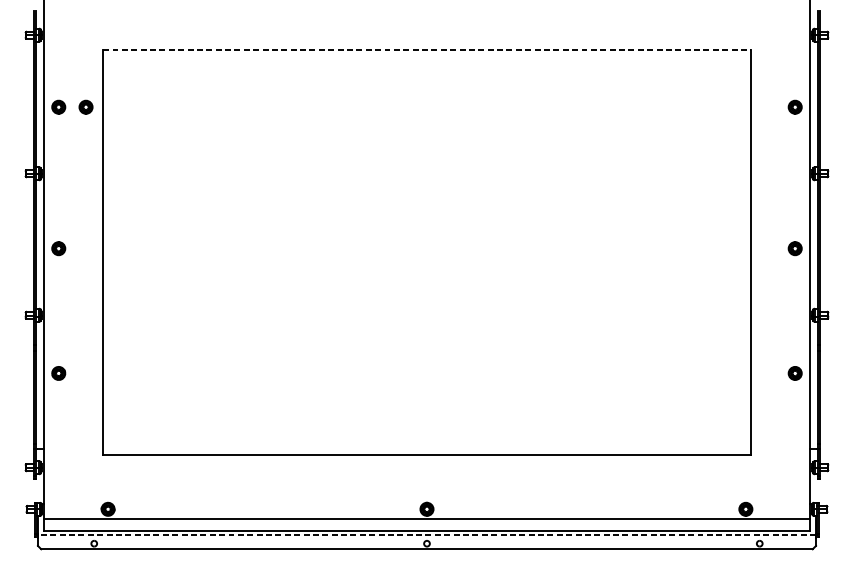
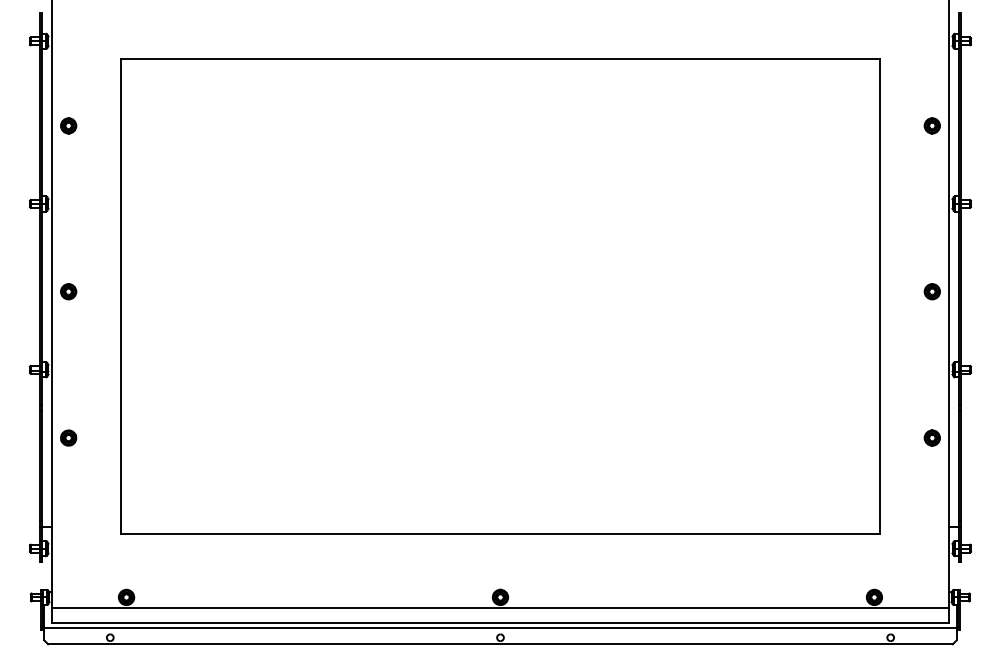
line: (427, 49) -> (500, 58), dashed -> solid
part: (85, 106) -> (100, 125), removed
line: (426, 535) -> (499, 628), dashed -> solid

